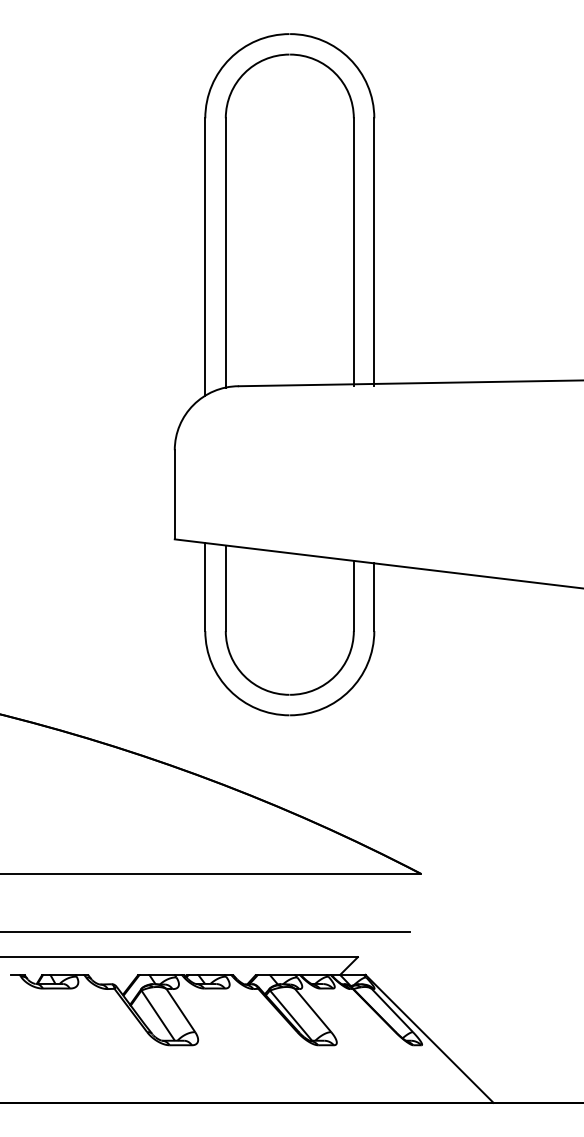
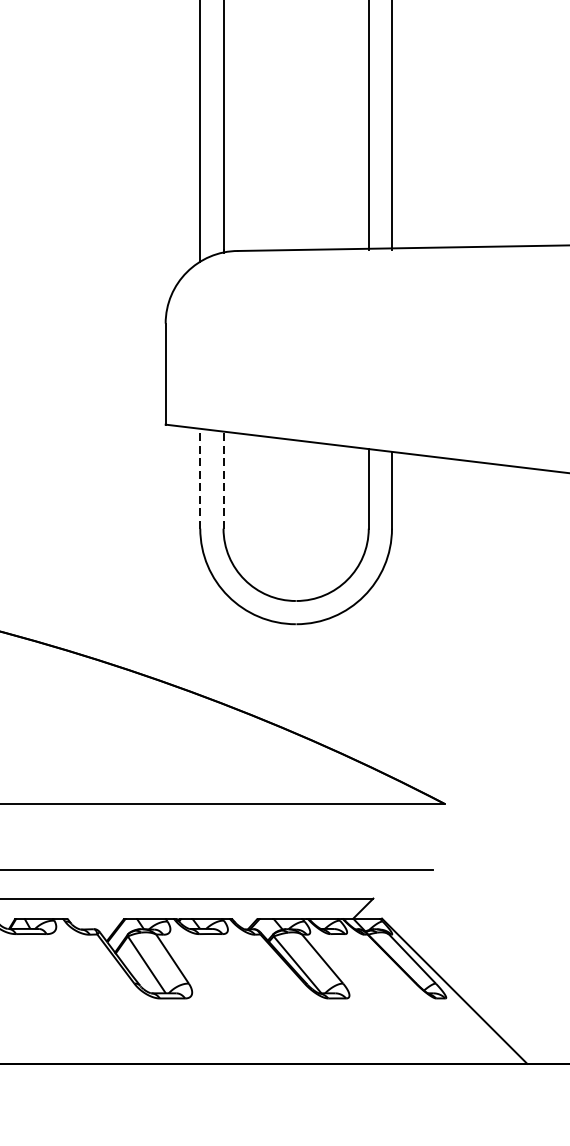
line: (205, 586) -> (200, 478), solid -> dashed
line: (225, 588) -> (223, 480), solid -> dashed

